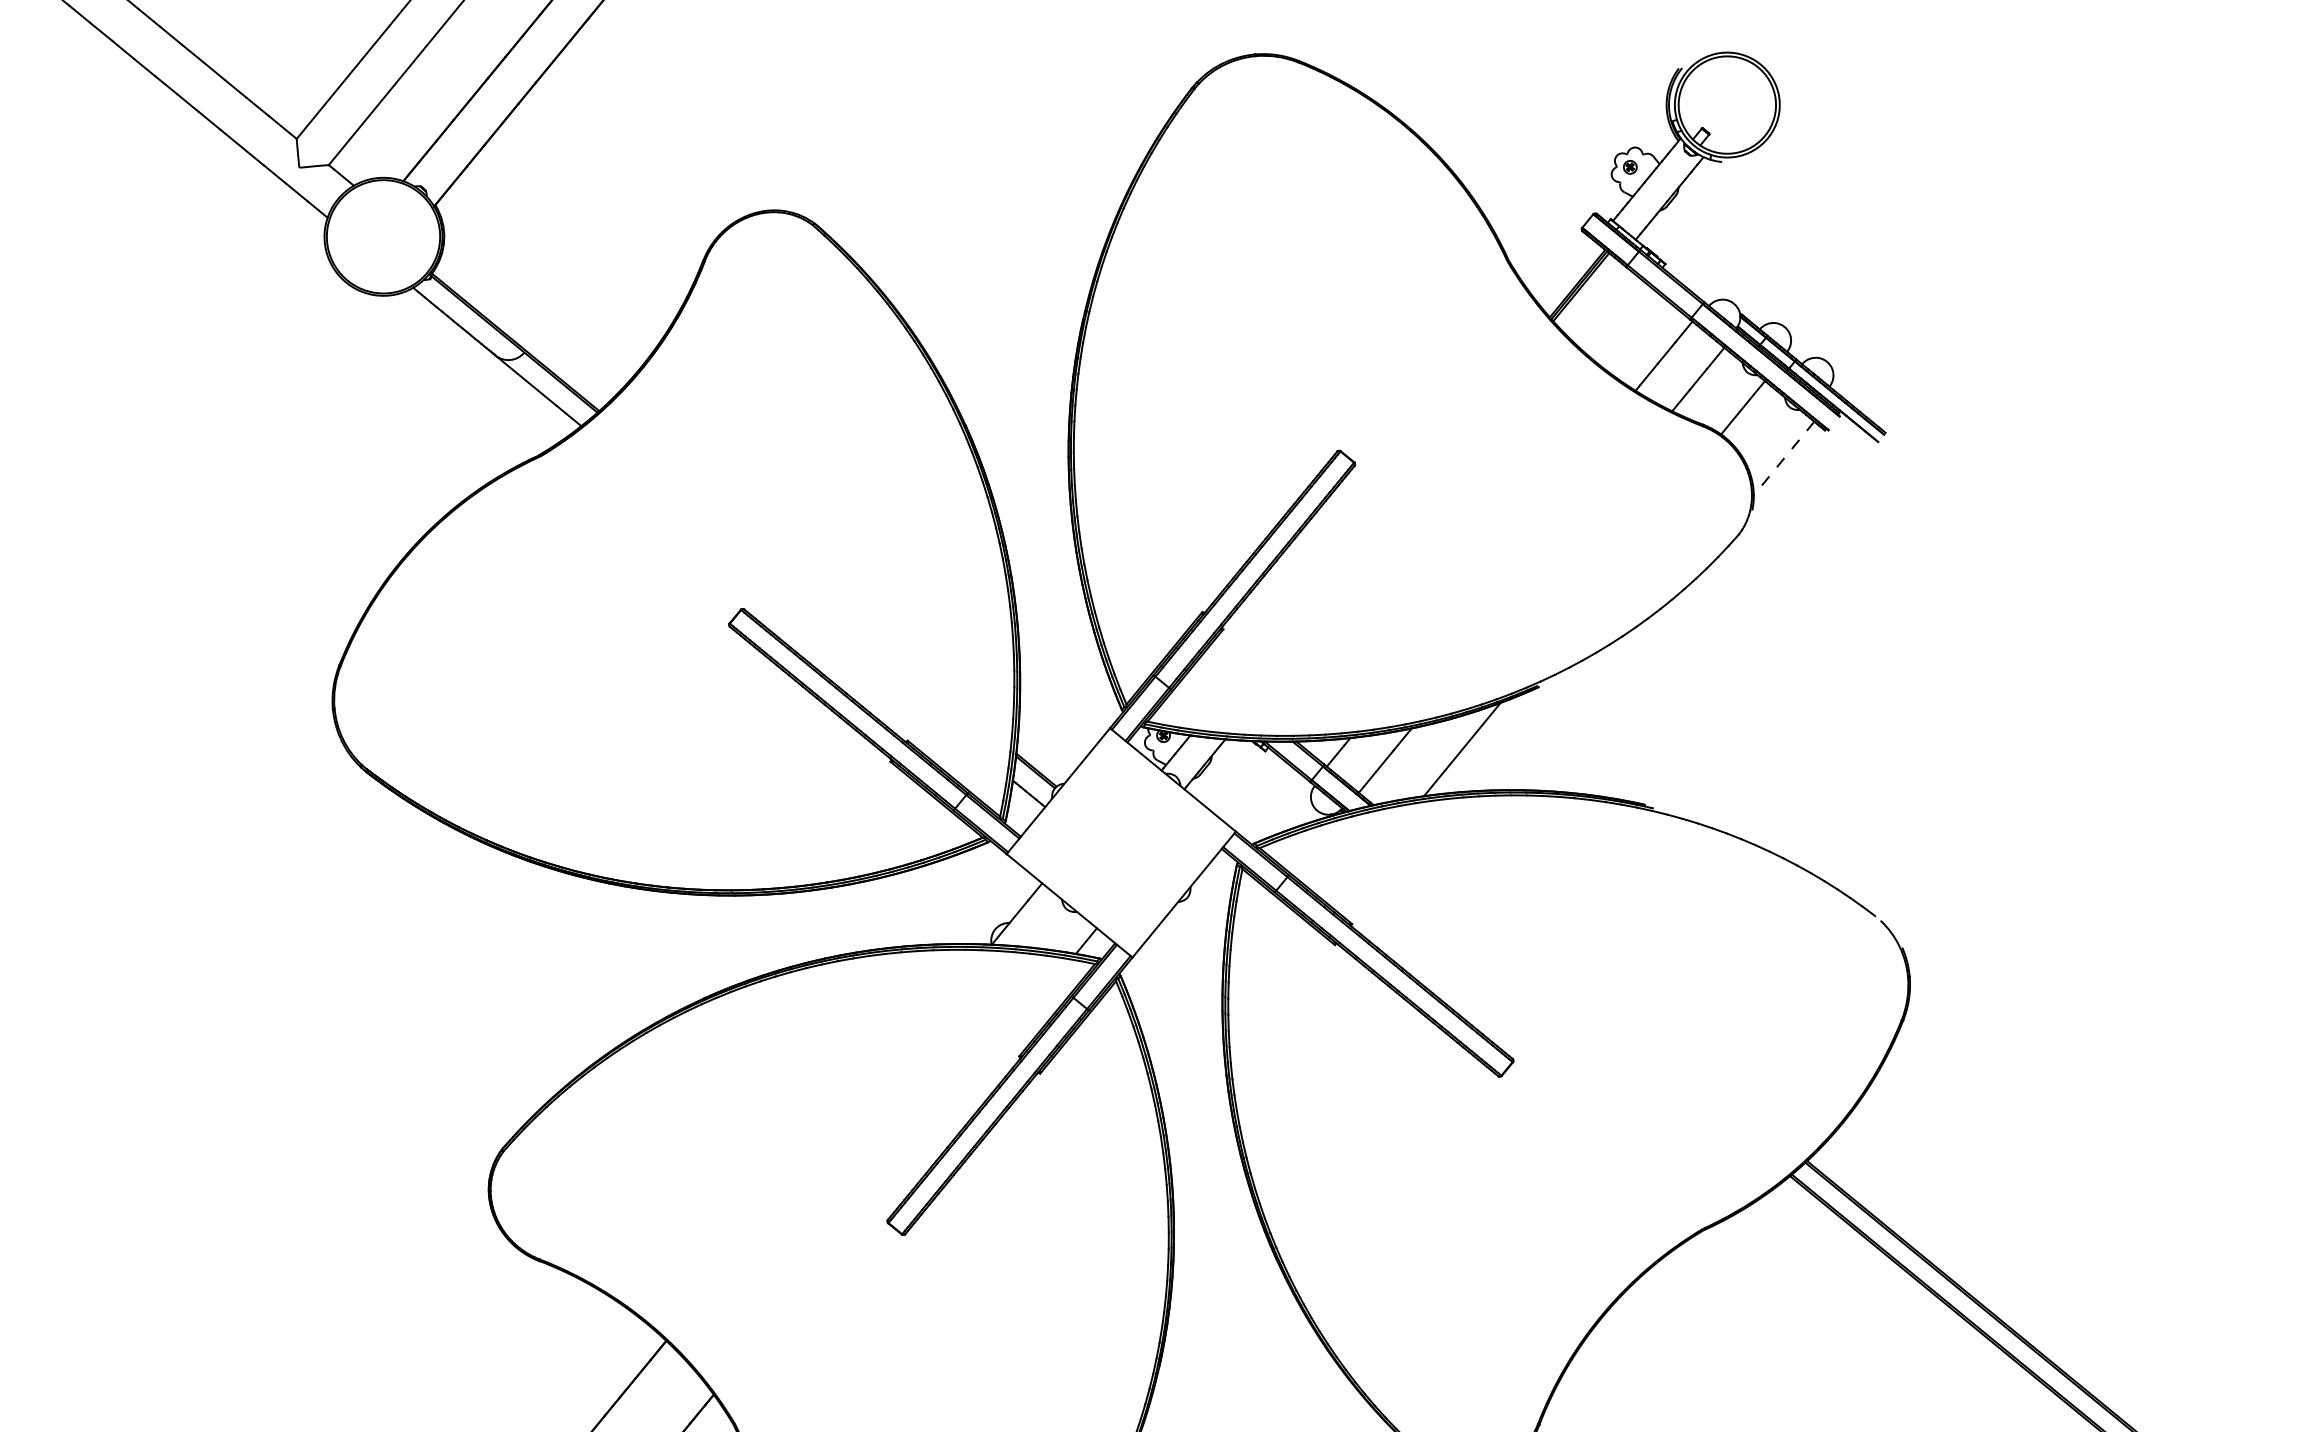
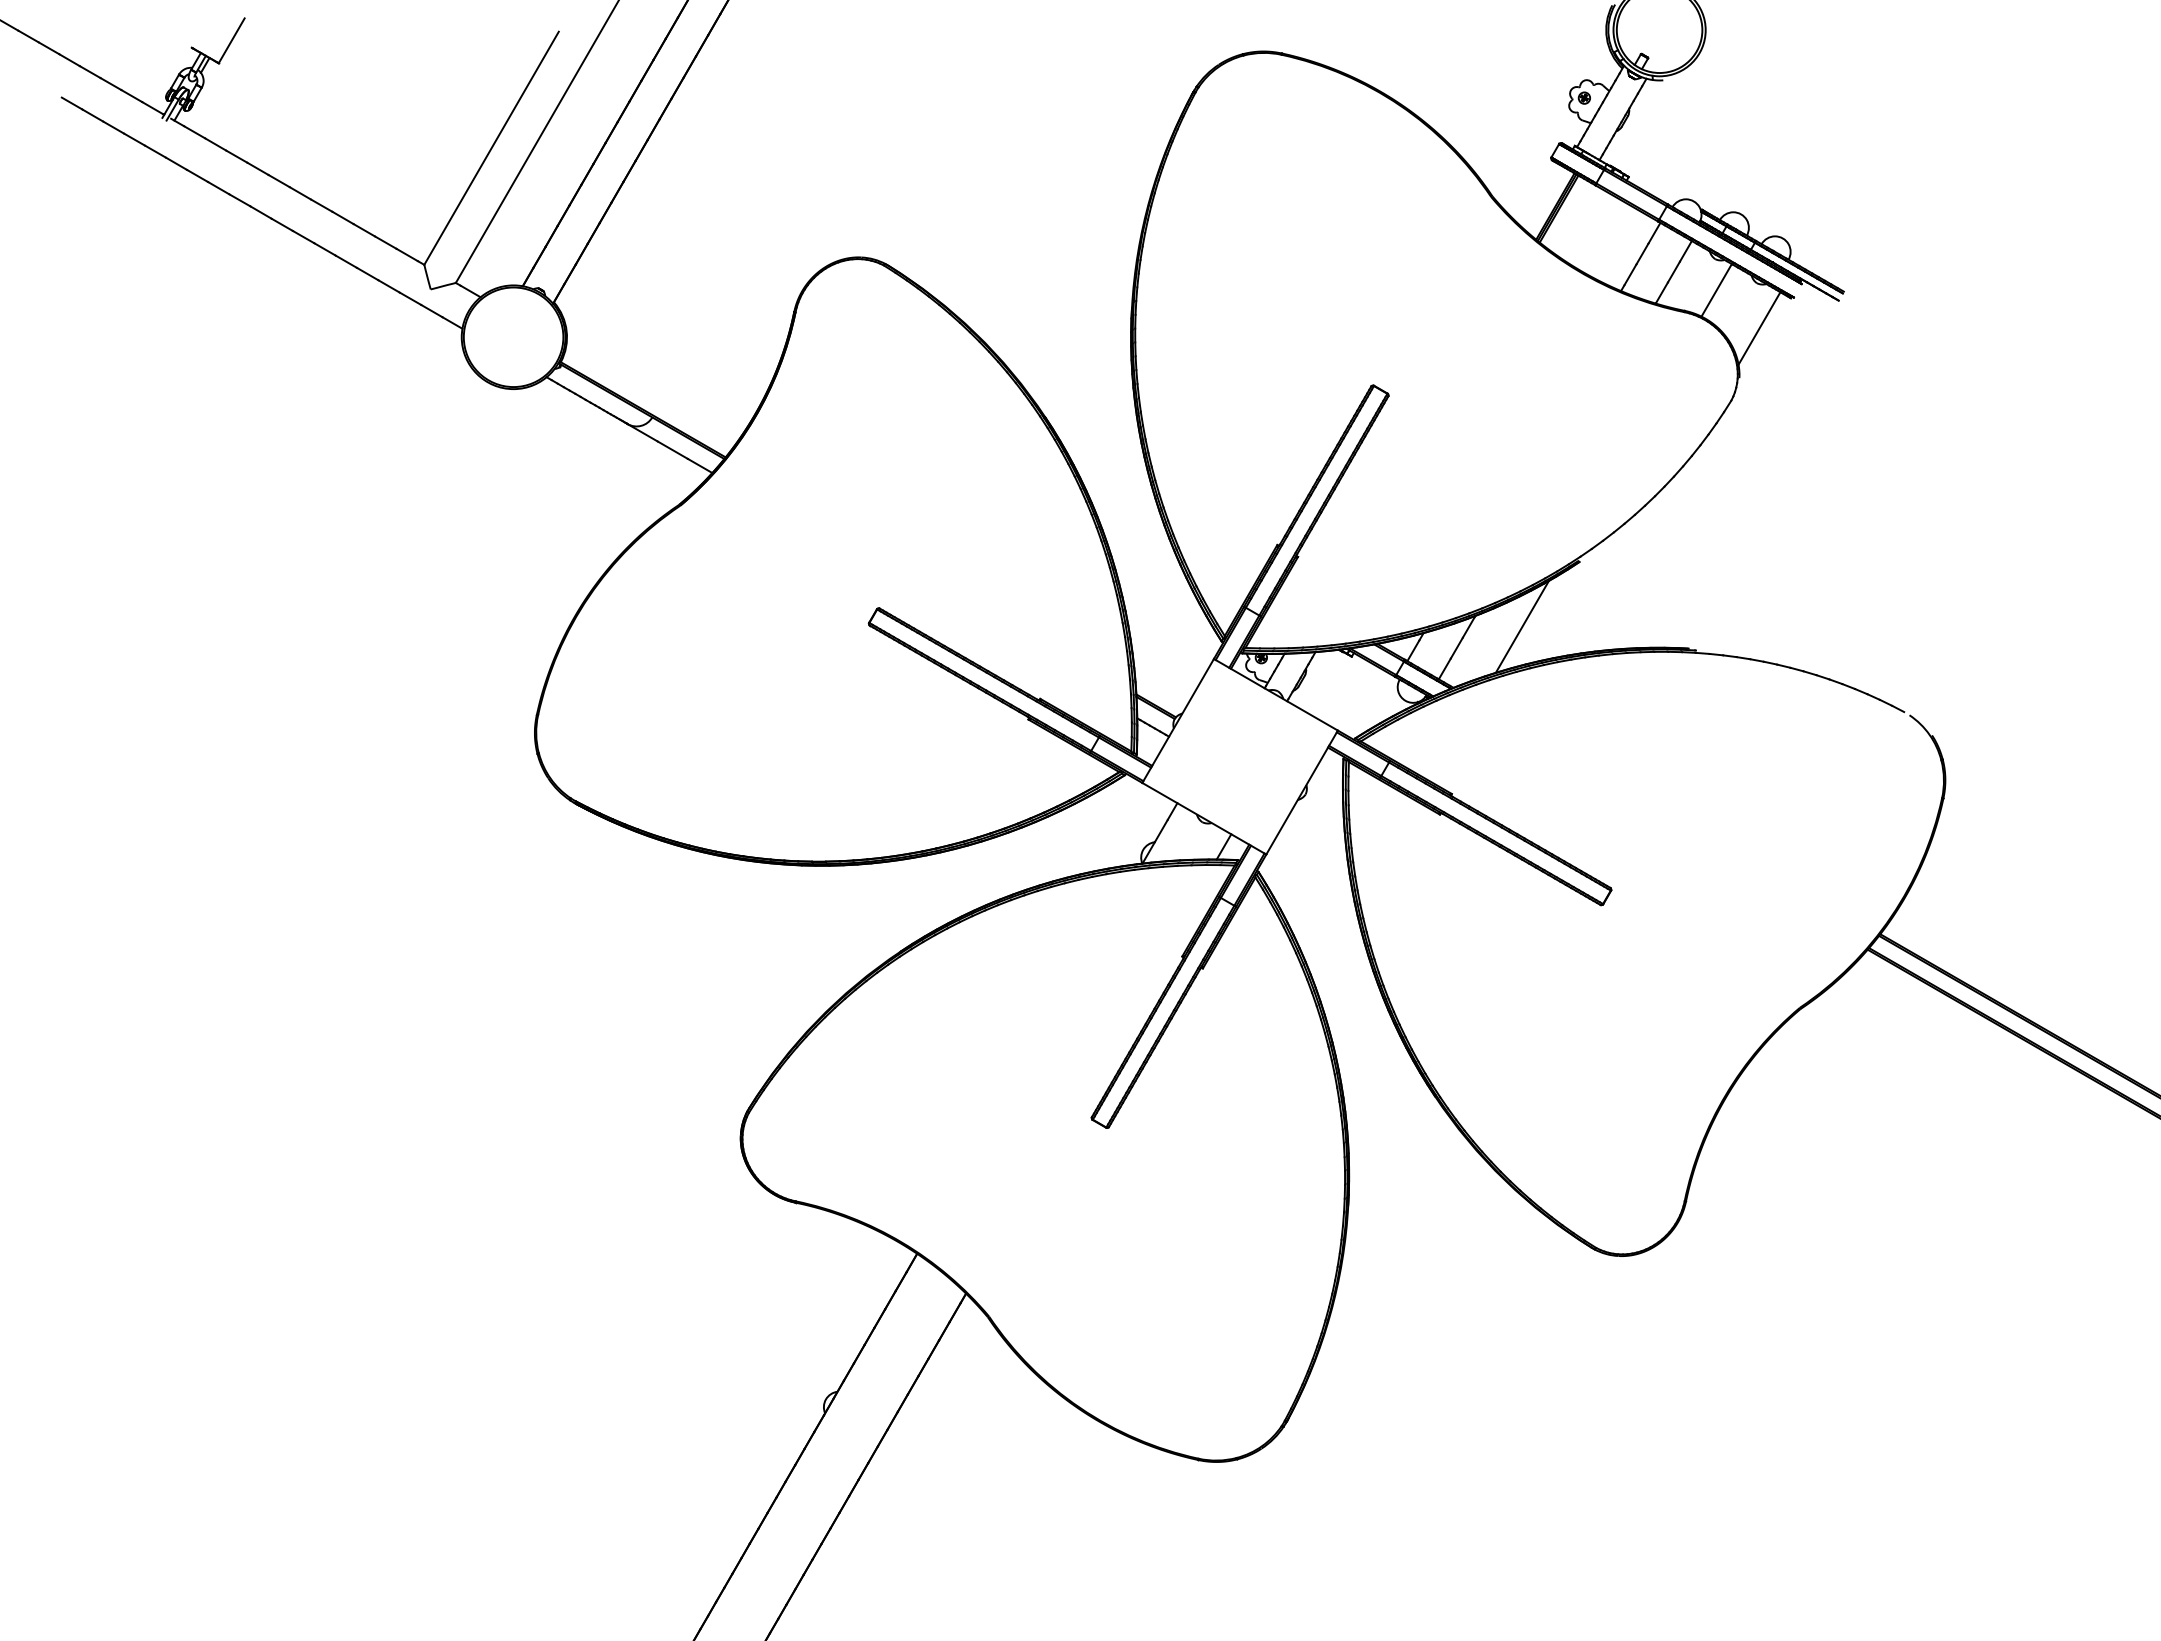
line: (1784, 458) -> (1759, 328), dashed -> solid

